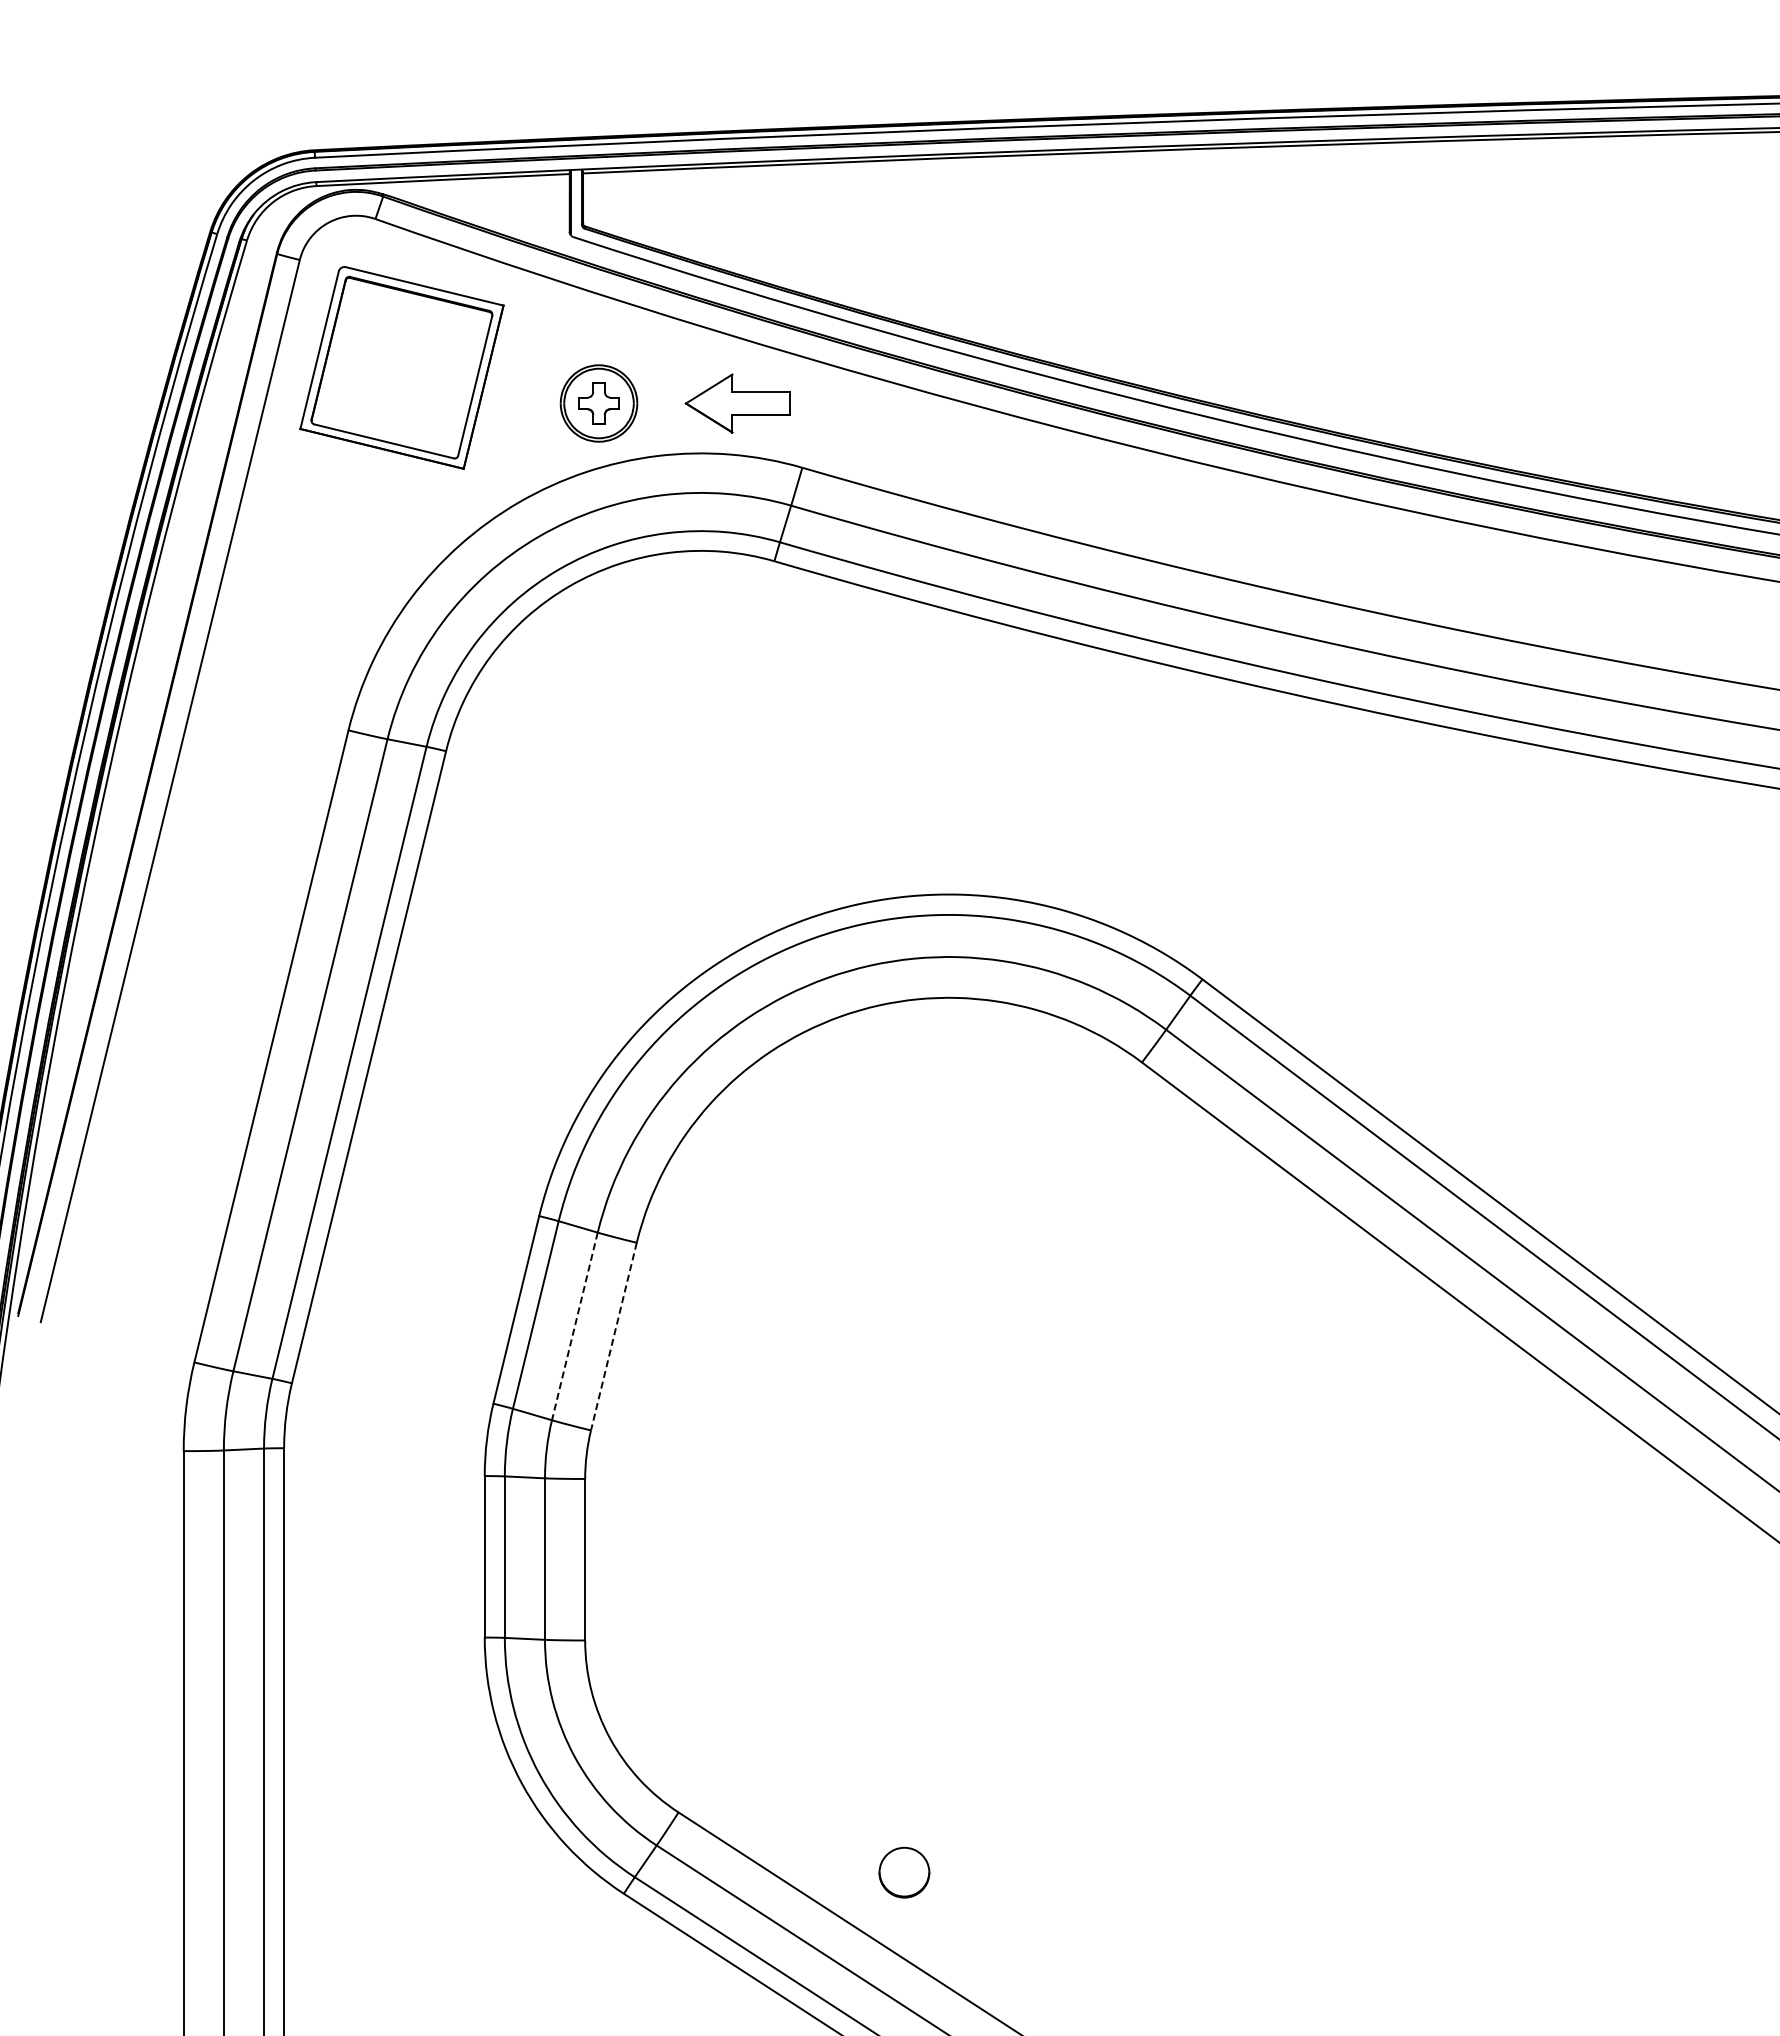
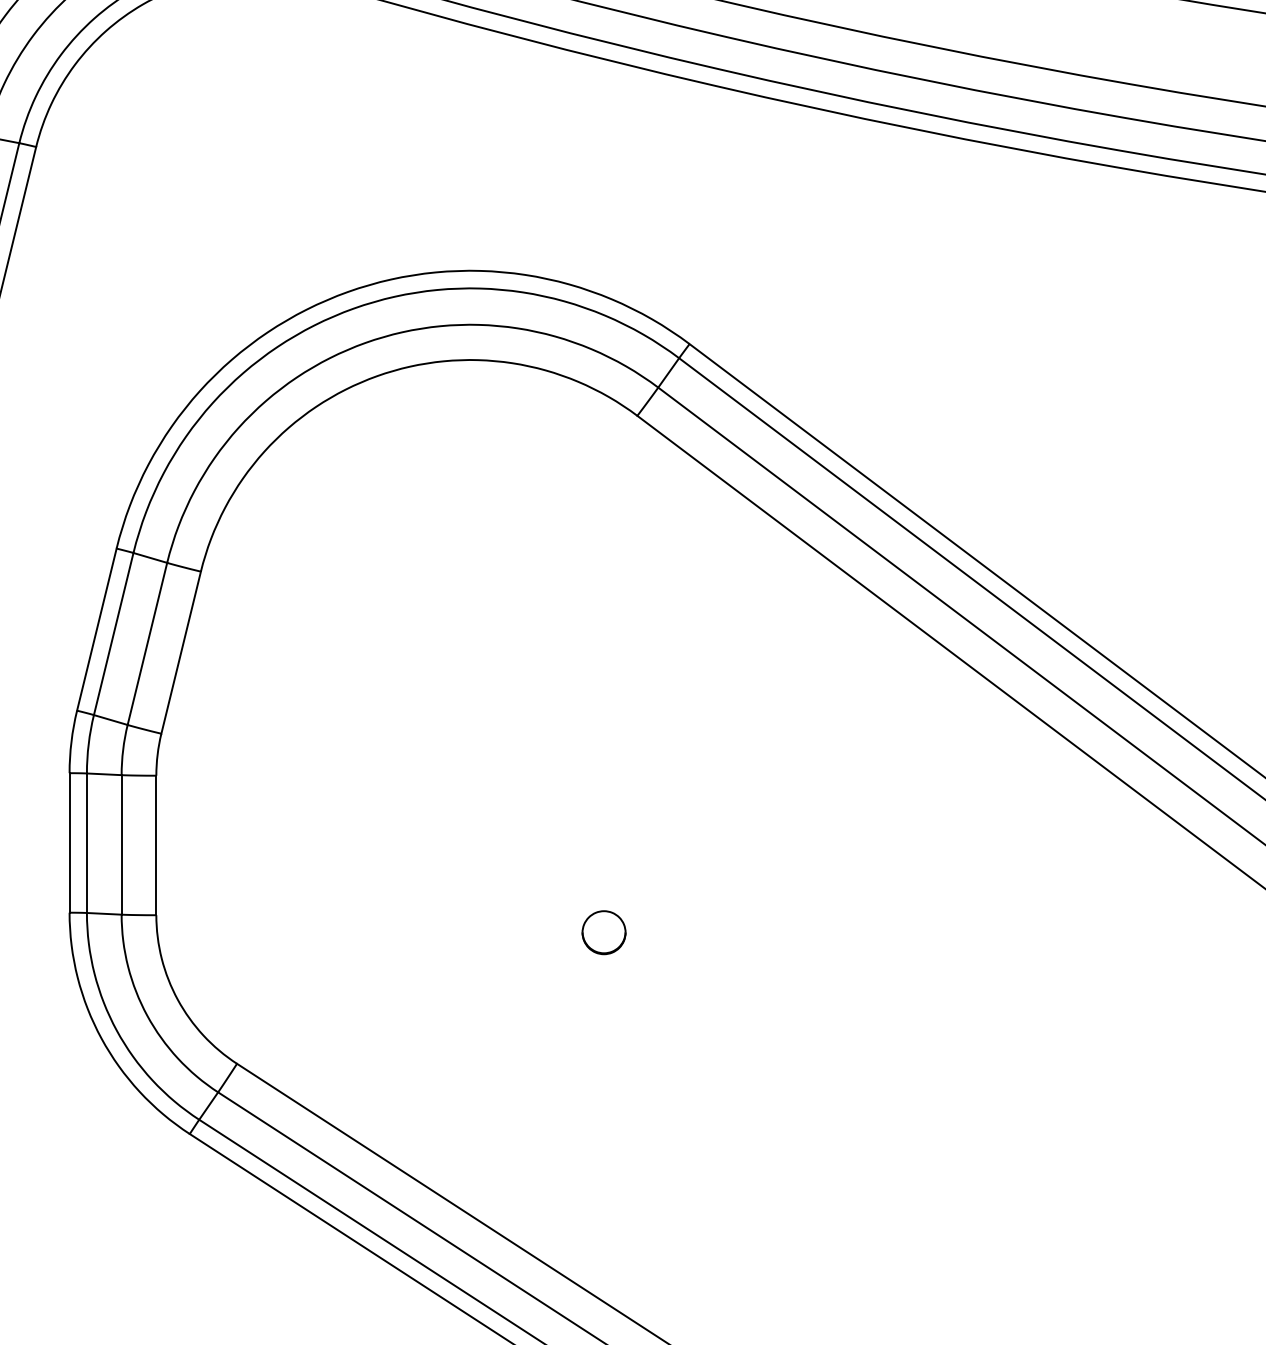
line: (574, 1326) -> (147, 643), dashed -> solid
line: (613, 1336) -> (180, 652), dashed -> solid
part: (904, 1872) -> (604, 932), moved

